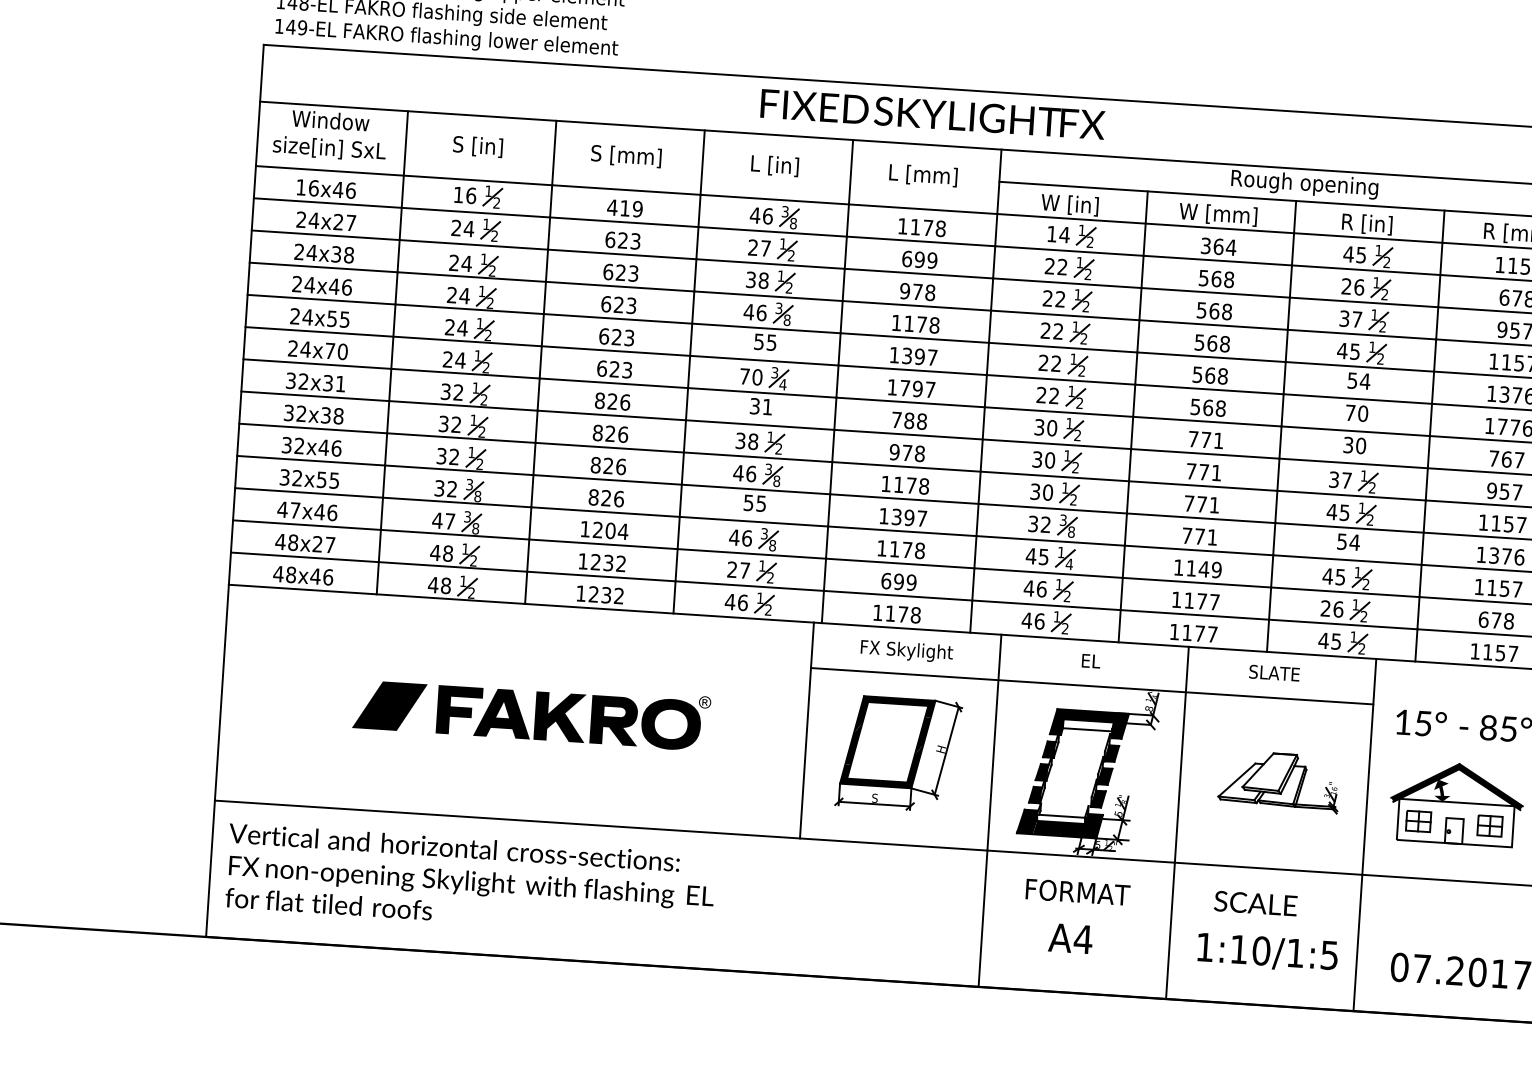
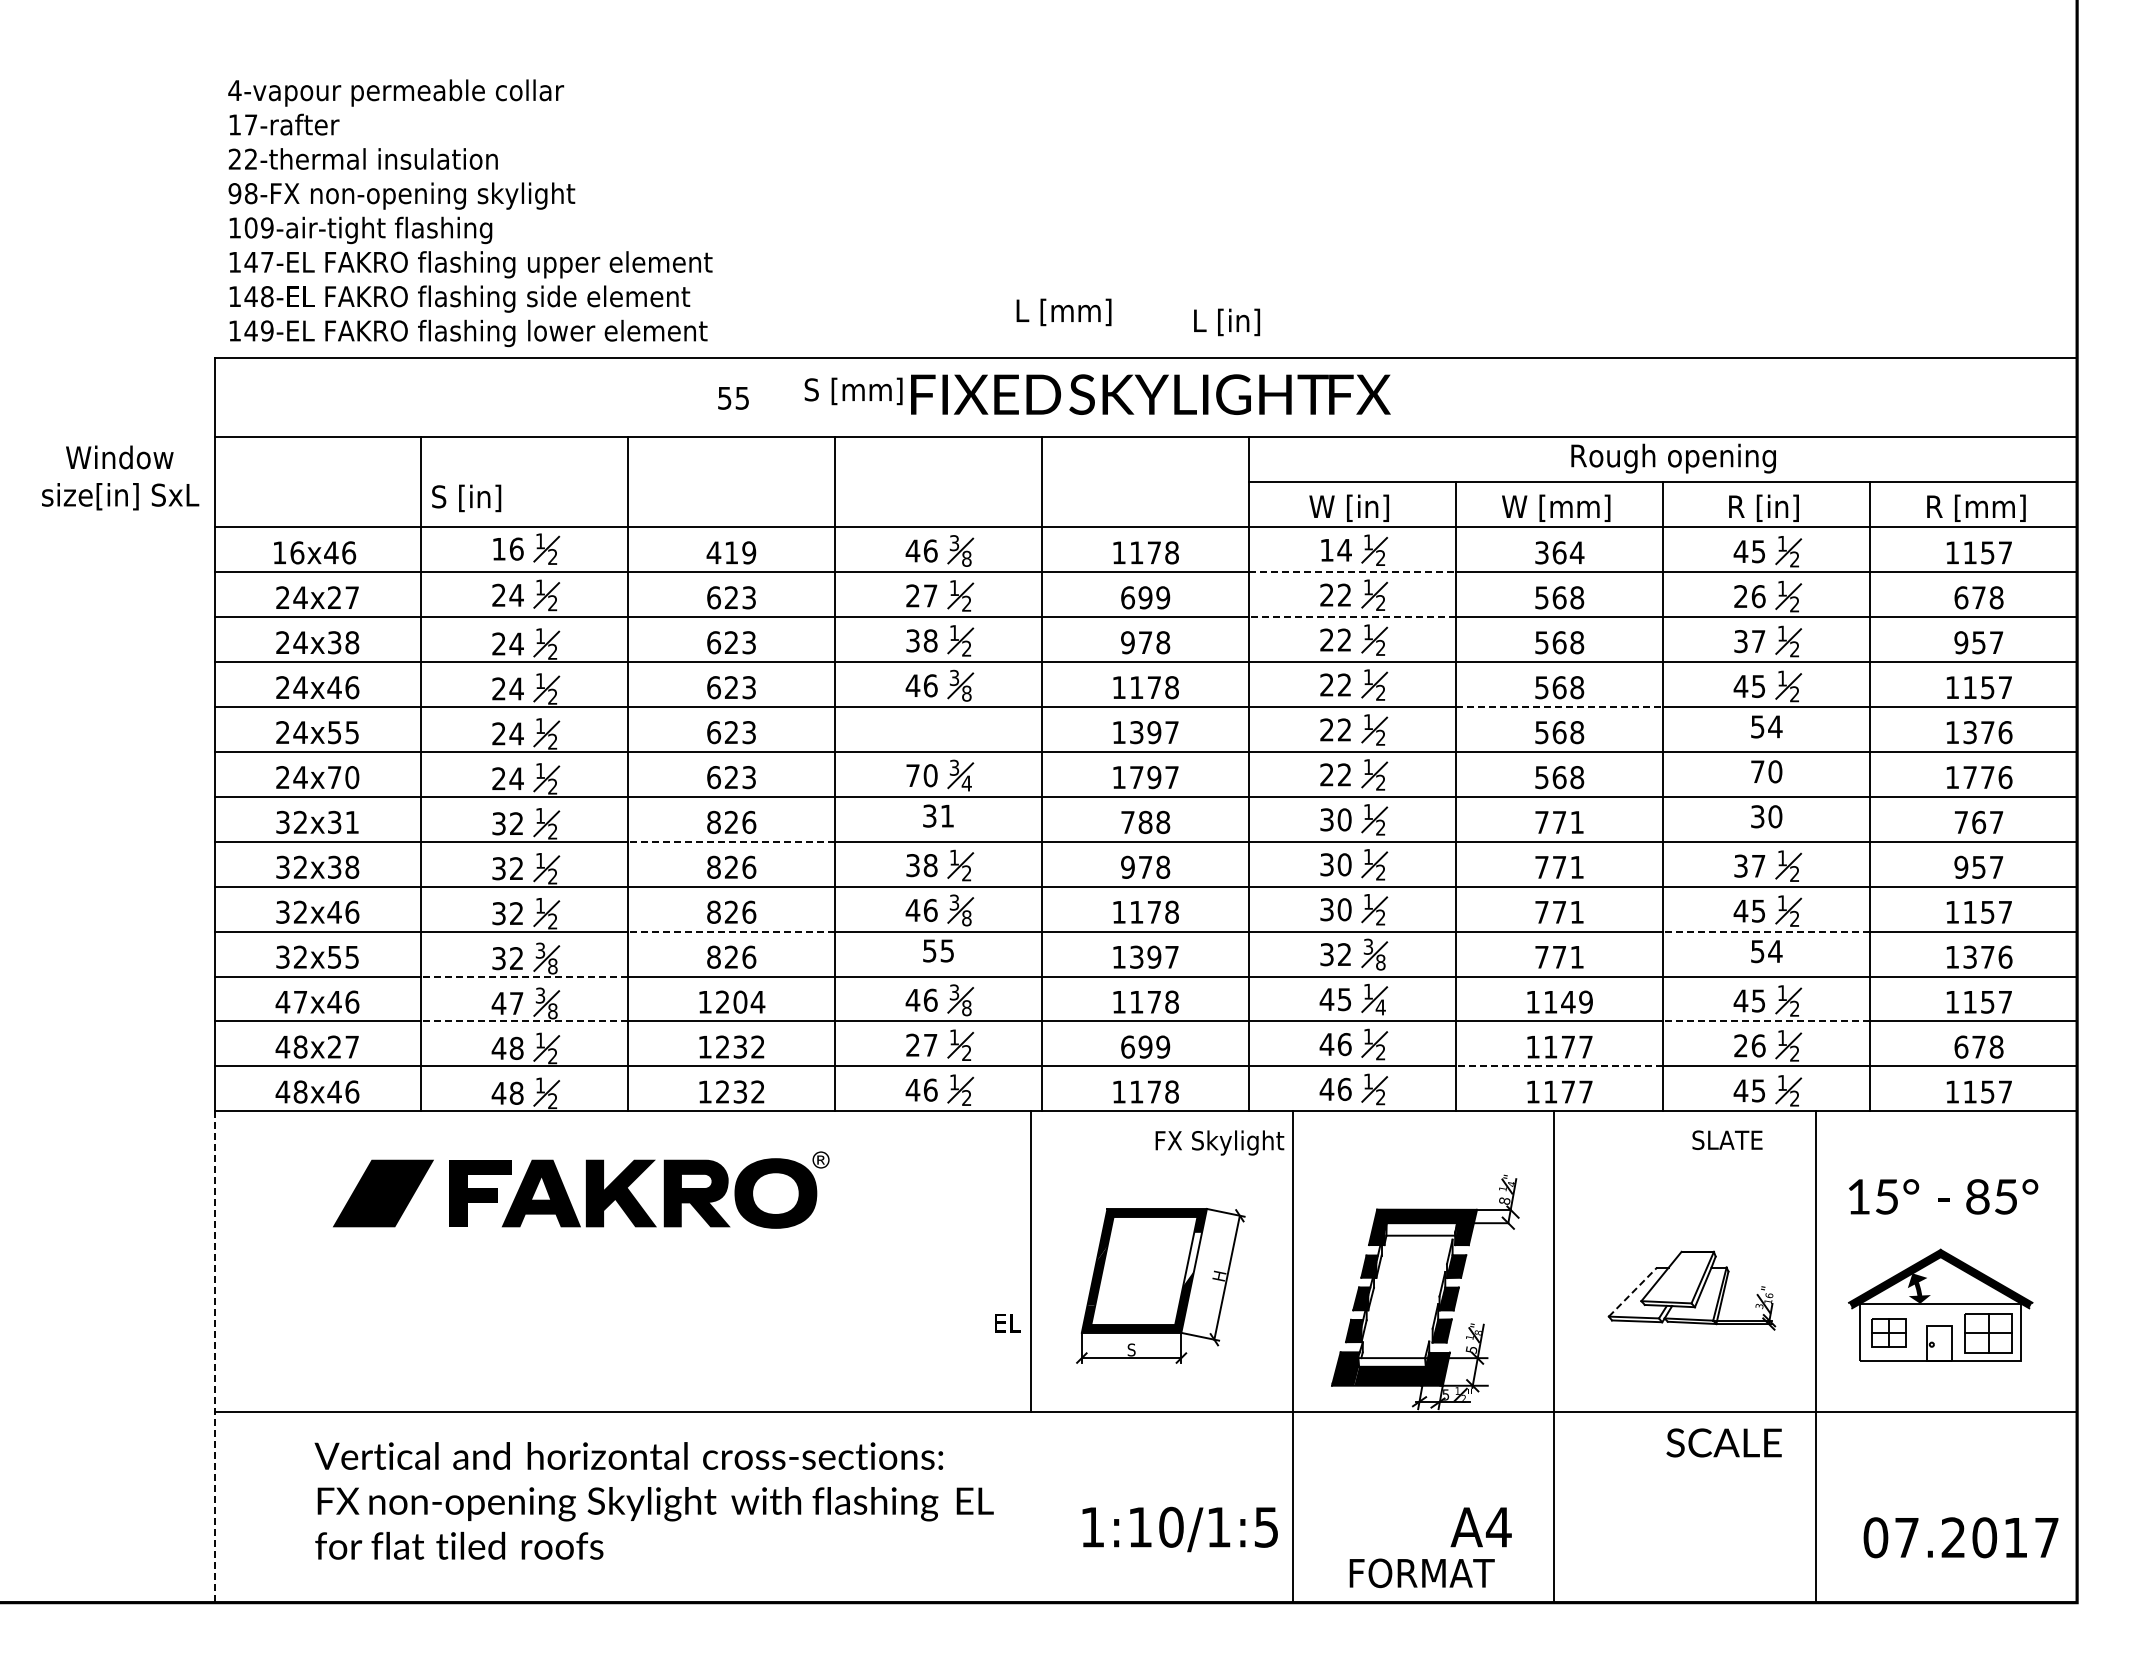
text: (330, 135) -> (120, 477), moved
text: (477, 146) -> (466, 498), moved
text: (626, 156) -> (853, 391), moved
text: (774, 166) -> (1226, 322), moved
text: (923, 175) -> (1063, 312), moved
line: (1070, 251) -> (1353, 572), solid -> dashed
line: (1067, 283) -> (1352, 617), solid -> dashed
text: (765, 342) -> (733, 398), moved
line: (1212, 356) -> (1560, 706), solid -> dashed
line: (611, 415) -> (731, 841), solid -> dashed
line: (607, 479) -> (731, 931), solid -> dashed
line: (457, 502) -> (524, 976), solid -> dashed
line: (1349, 527) -> (1766, 931), solid -> dashed
line: (454, 534) -> (524, 1021), solid -> dashed
line: (1345, 592) -> (1766, 1021), solid -> dashed
line: (1194, 614) -> (1559, 1066), solid -> dashed
text: (906, 651) -> (1219, 1142), moved
text: (1090, 661) -> (1007, 1323), moved
text: (1274, 672) -> (1727, 1139), moved
line: (1092, 686) -> (1423, 1174), removed
part: (532, 712) -> (581, 1189), moved
fill: (922, 735) -> (1192, 1258), removed
line: (217, 760) -> (214, 1356), solid -> dashed
line: (1237, 779) -> (1633, 1291), solid -> dashed
part: (1489, 825) -> (1988, 1332), size x1.4
text: (470, 880) -> (653, 1500), moved
text: (1077, 892) -> (1421, 1573), moved
text: (1255, 903) -> (1723, 1442), moved
text: (1070, 938) -> (1480, 1527), moved
text: (1267, 952) -> (1179, 1529), moved

